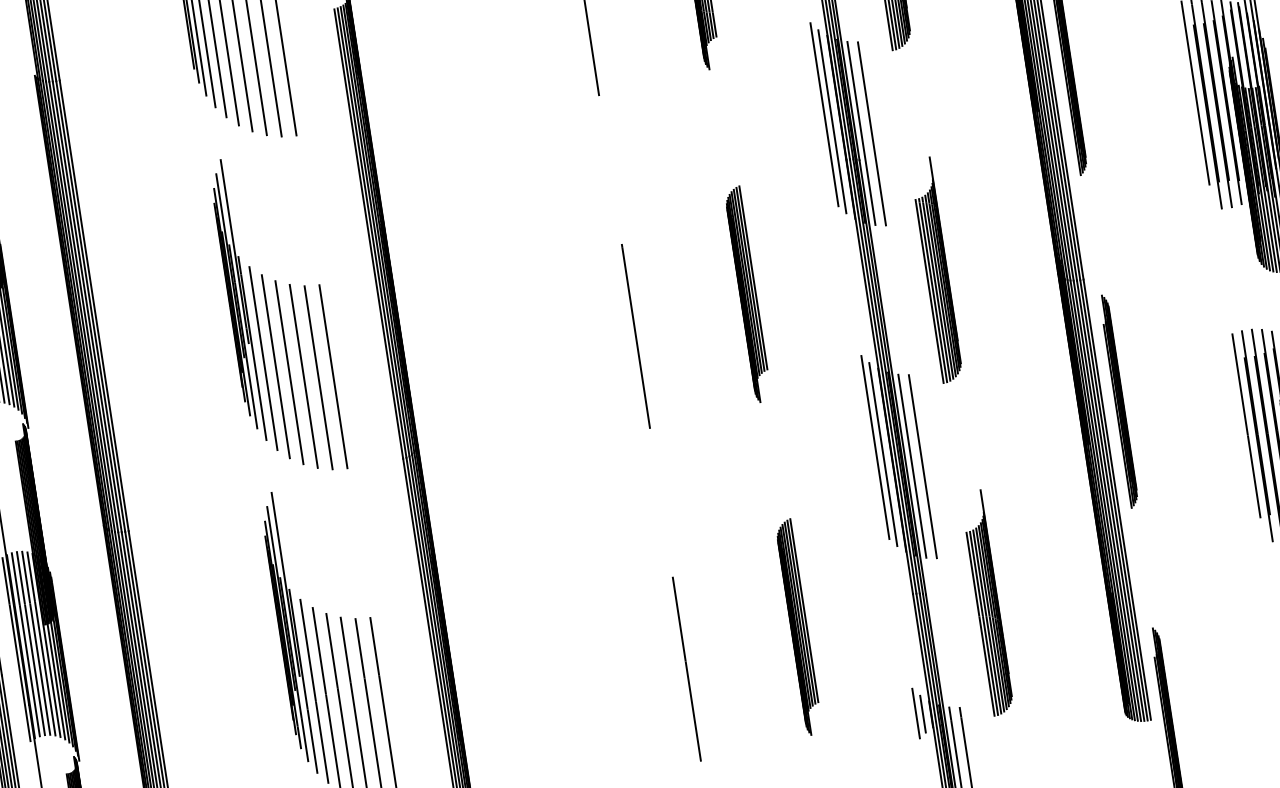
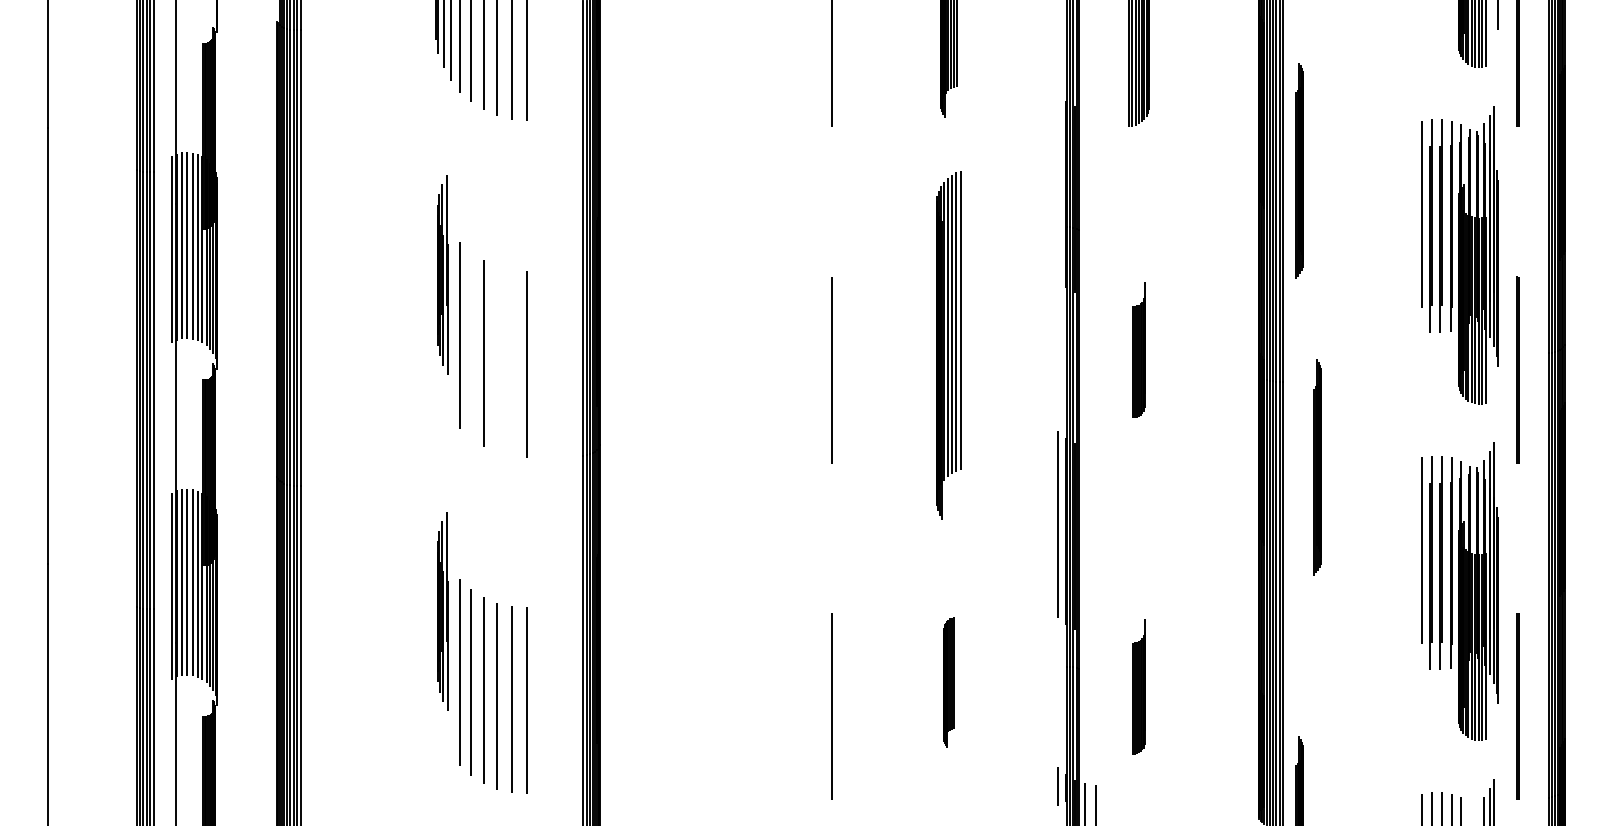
line: (824, 114) -> (1051, 179), removed
line: (832, 121) -> (1058, 187), removed
line: (861, 133) -> (1085, 203), removed
line: (871, 133) -> (1095, 205), removed
part: (936, 270) -> (1138, 350), size x0.6
part: (747, 294) -> (948, 345), size x1.6
part: (236, 300) -> (442, 274), size x0.7
line: (276, 366) -> (471, 345), removed
line: (303, 375) -> (497, 358), removed
line: (318, 377) -> (511, 362), removed
part: (1119, 401) -> (1317, 467), moved
line: (875, 446) -> (1051, 515), removed
line: (912, 465) -> (1085, 539), removed
line: (922, 465) -> (1095, 541), removed
part: (987, 602) -> (1138, 686), size x0.6
part: (798, 627) -> (948, 682), size x0.6
part: (287, 633) -> (442, 611), size x0.7
line: (915, 713) -> (1051, 785), removed

